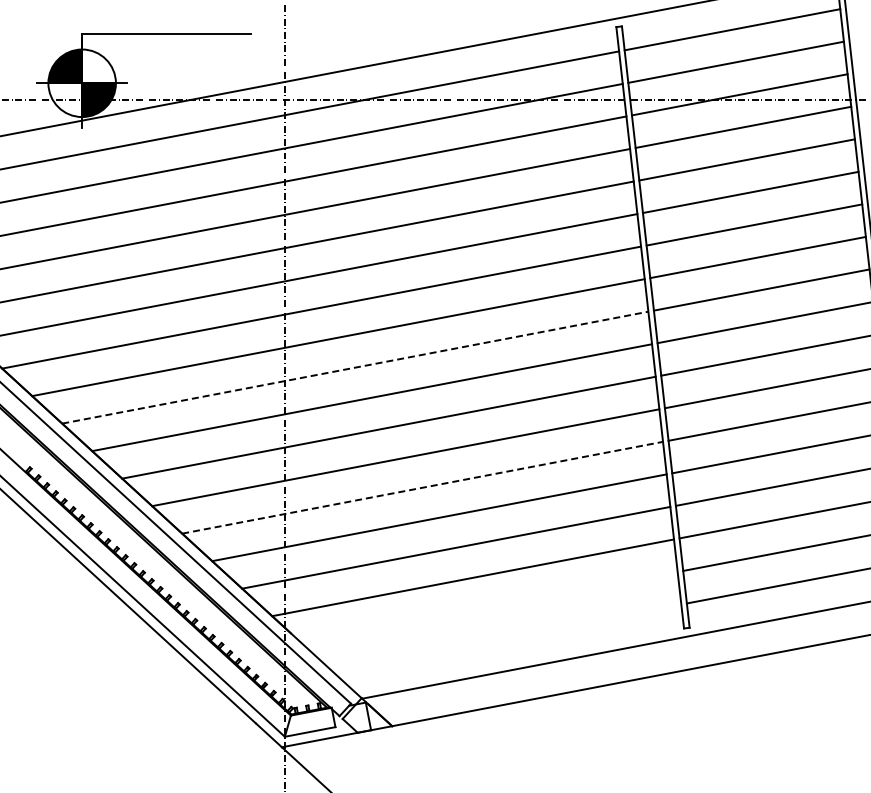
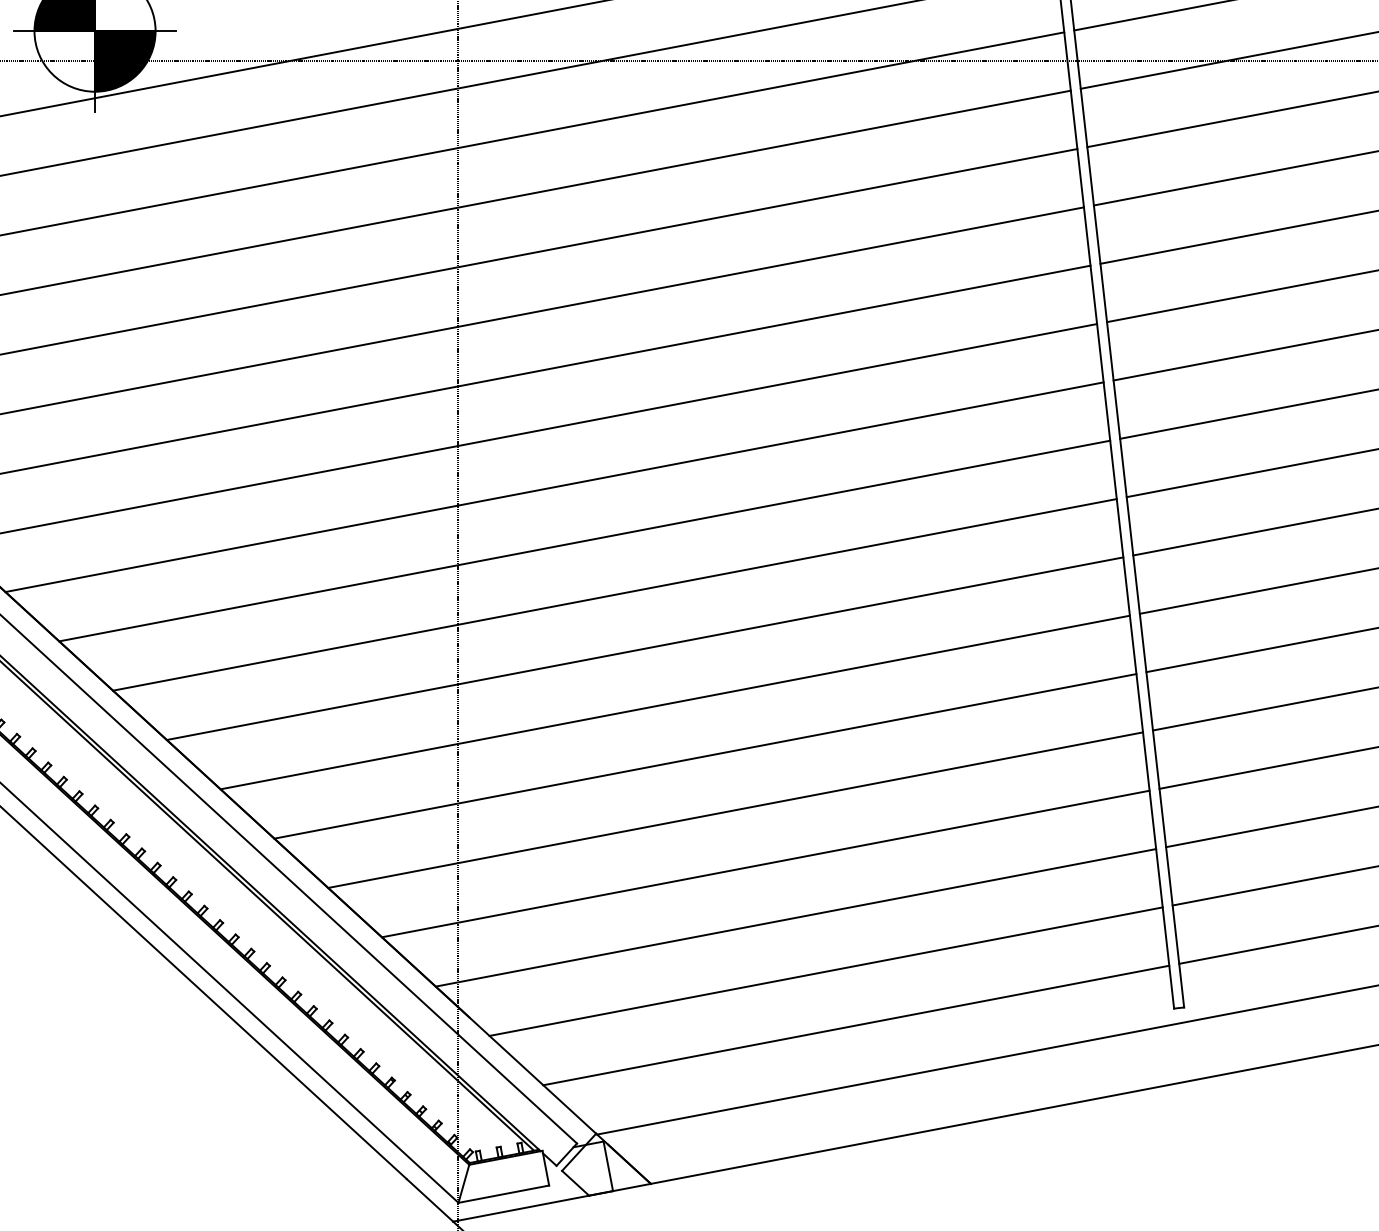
line: (355, 367) -> (585, 540), dashed -> solid
line: (422, 487) -> (705, 755), dashed -> solid
line: (489, 607) -> (825, 971), added
line: (506, 637) -> (855, 1024), added

